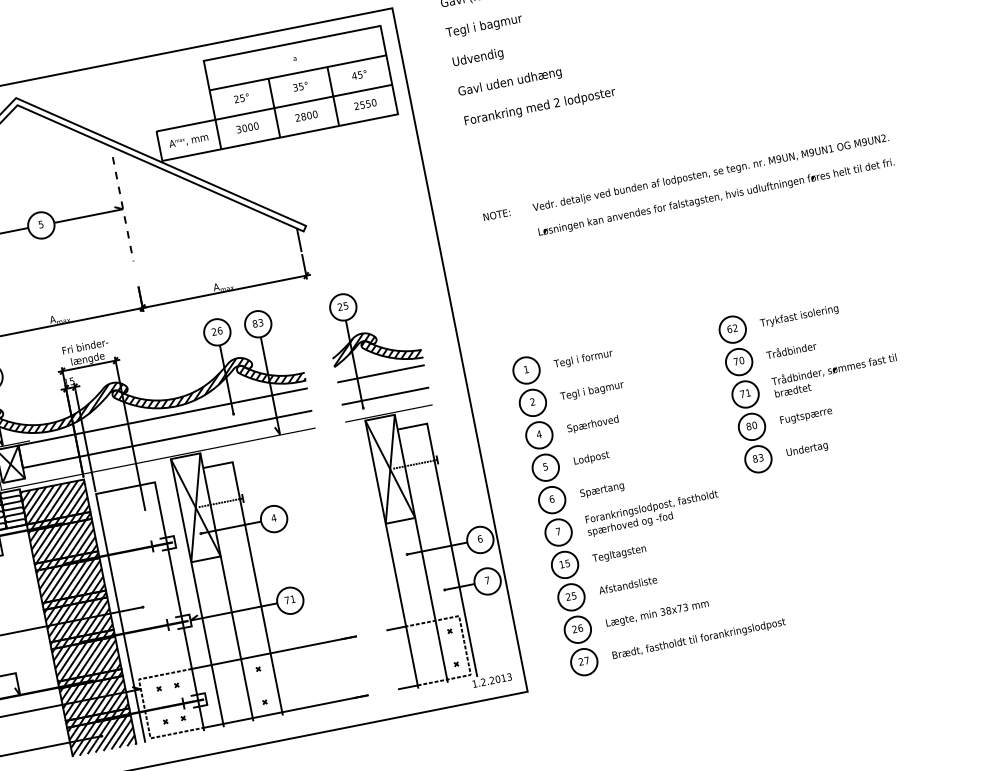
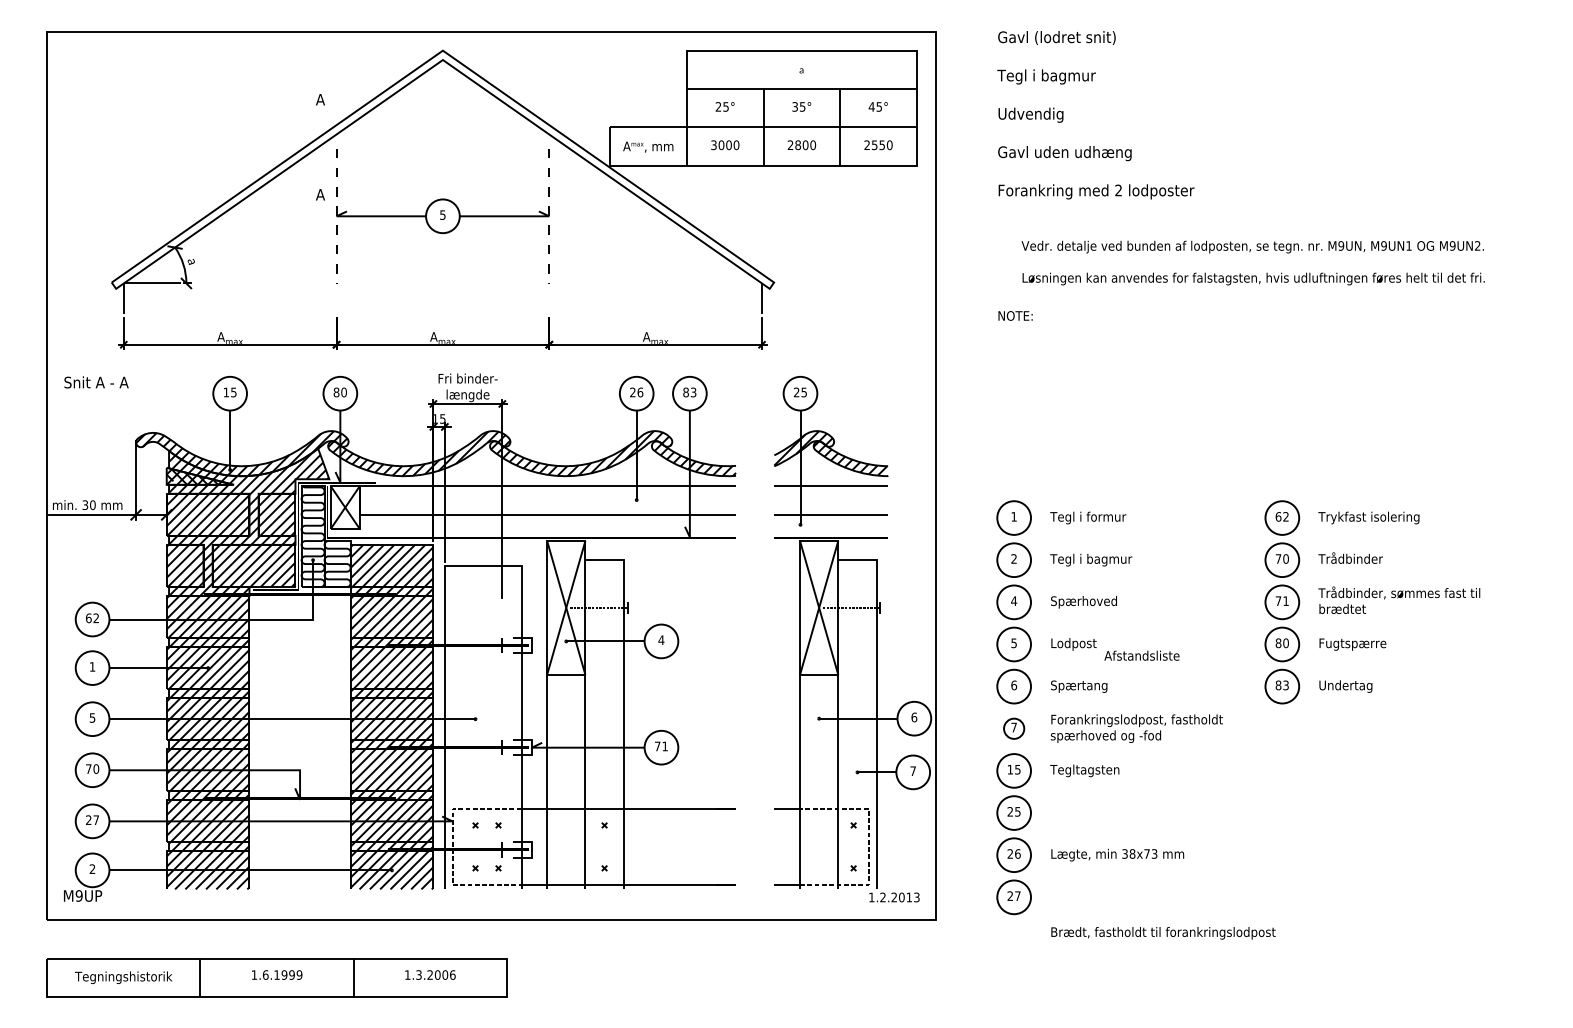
text: (713, 185) -> (1252, 262), moved
circle: (558, 532) -> (1014, 728), size x0.6
text: (627, 584) -> (1141, 655), moved
text: (699, 639) -> (1163, 933), moved

